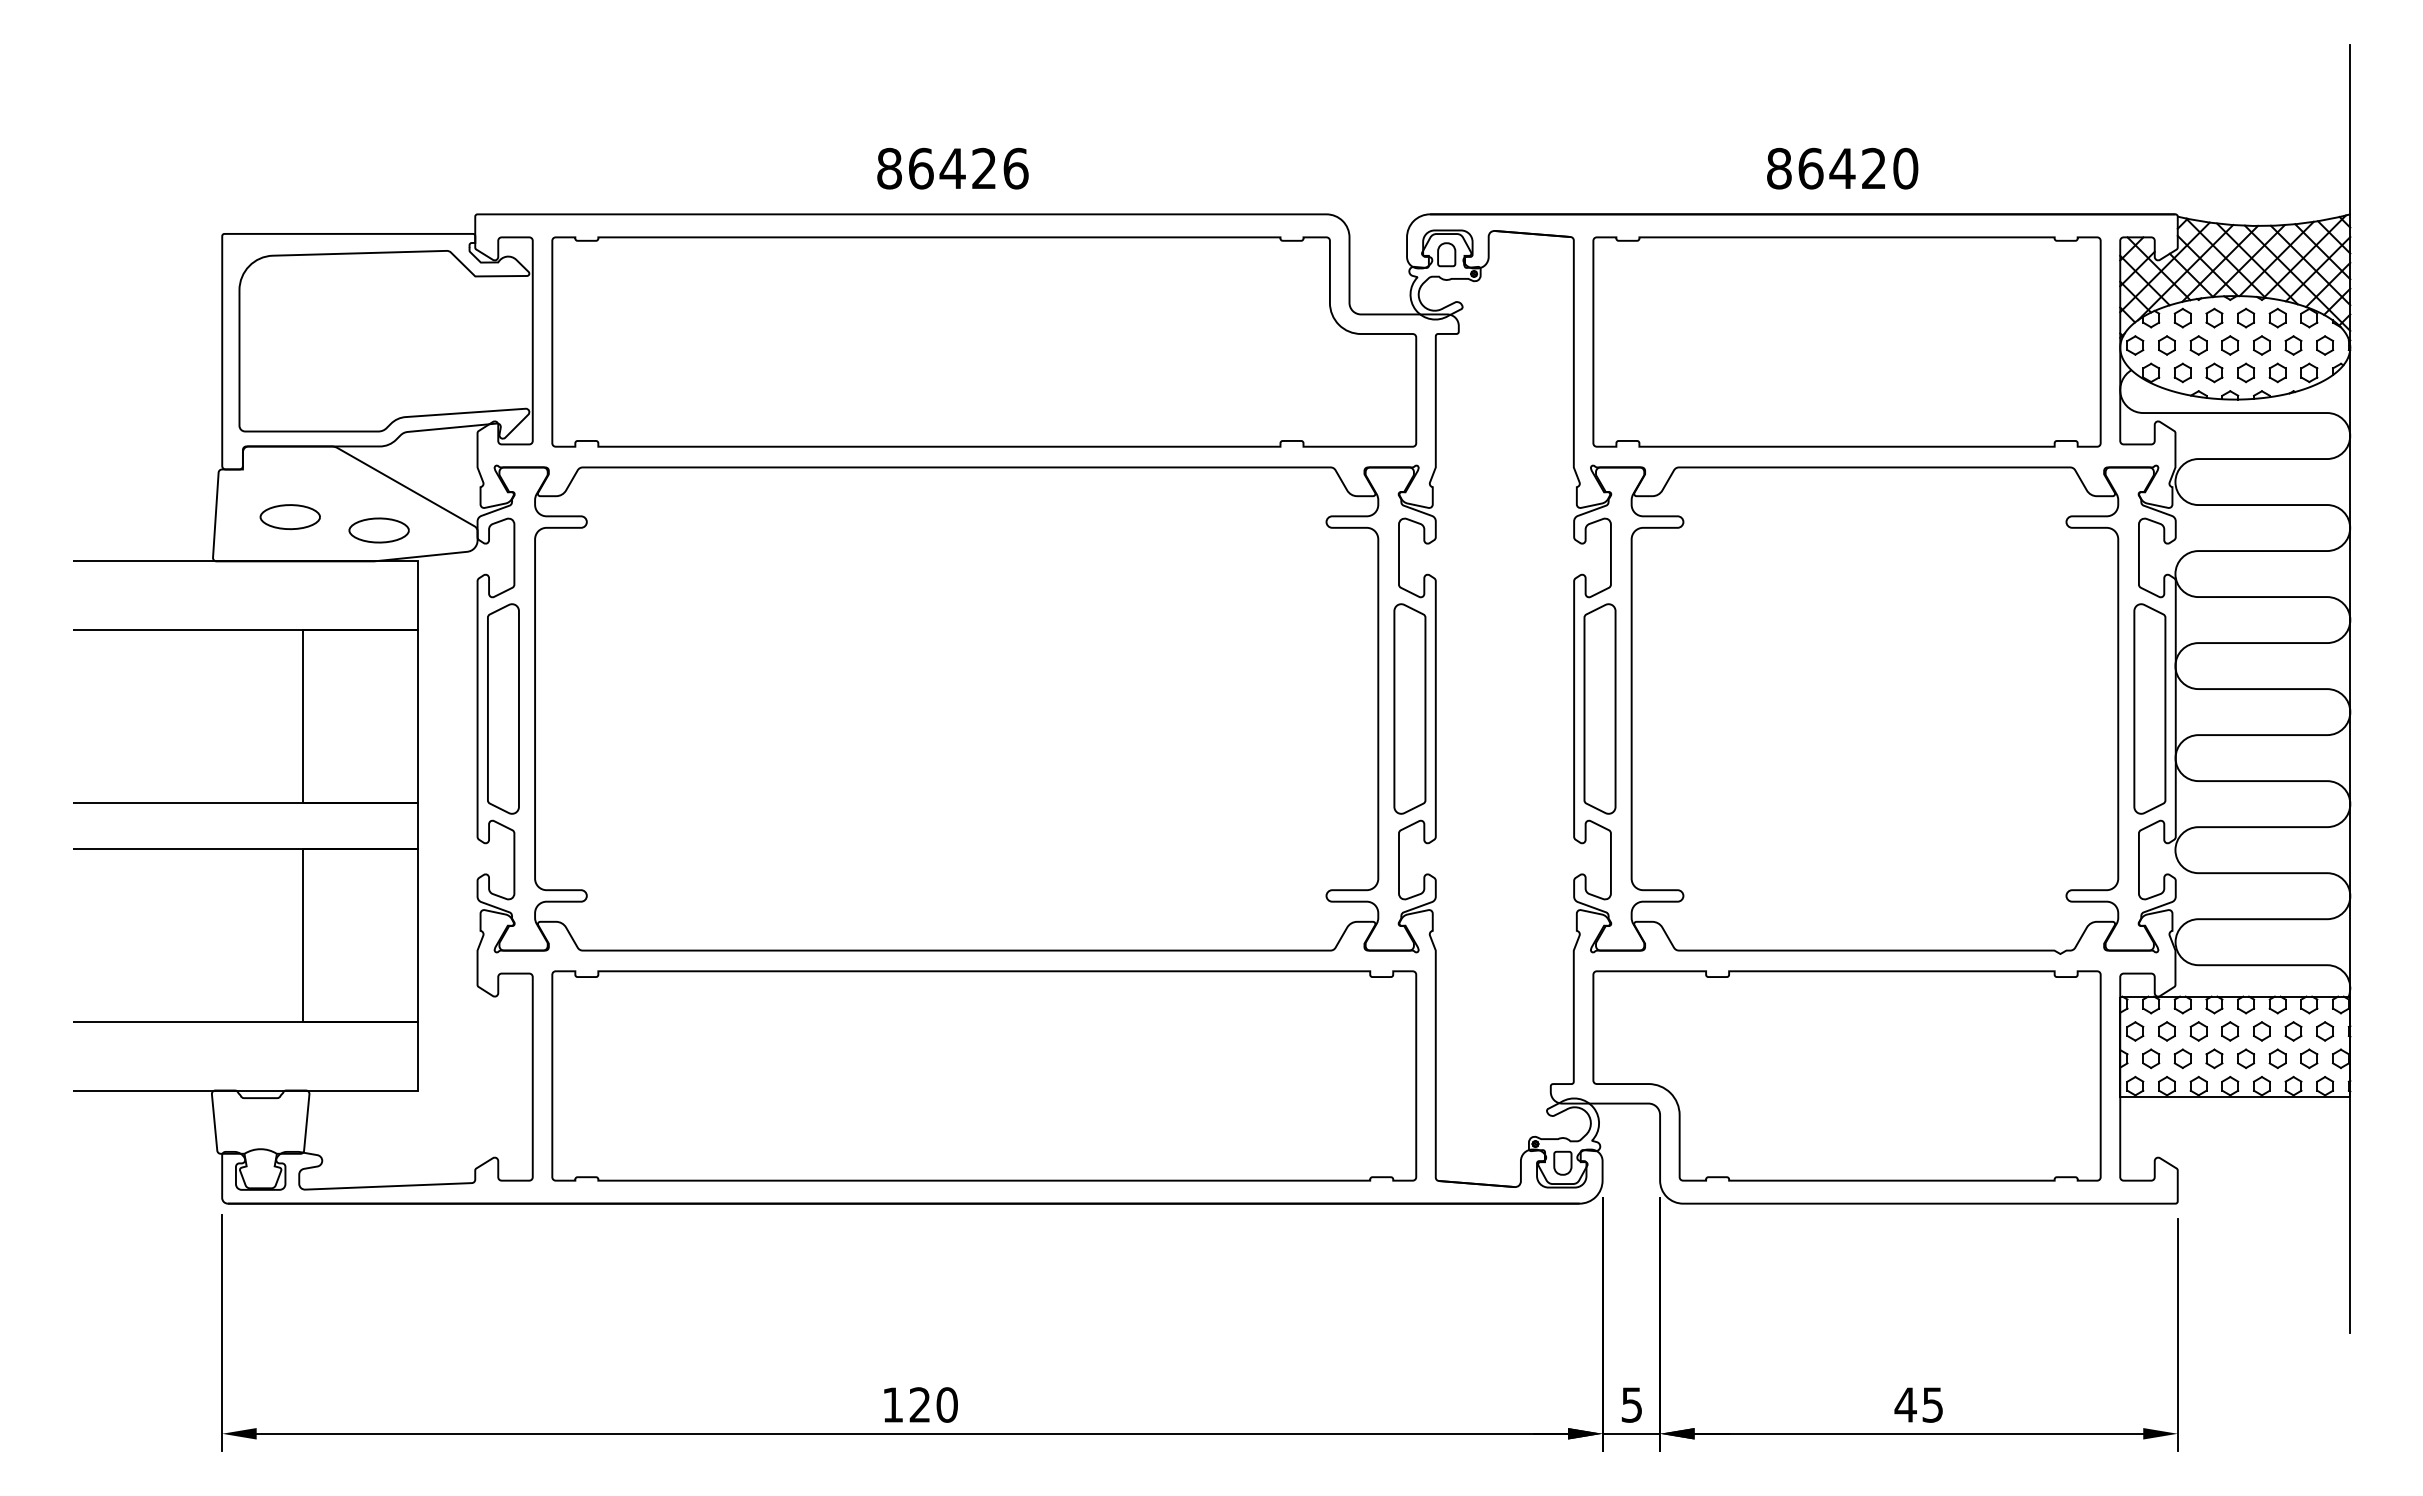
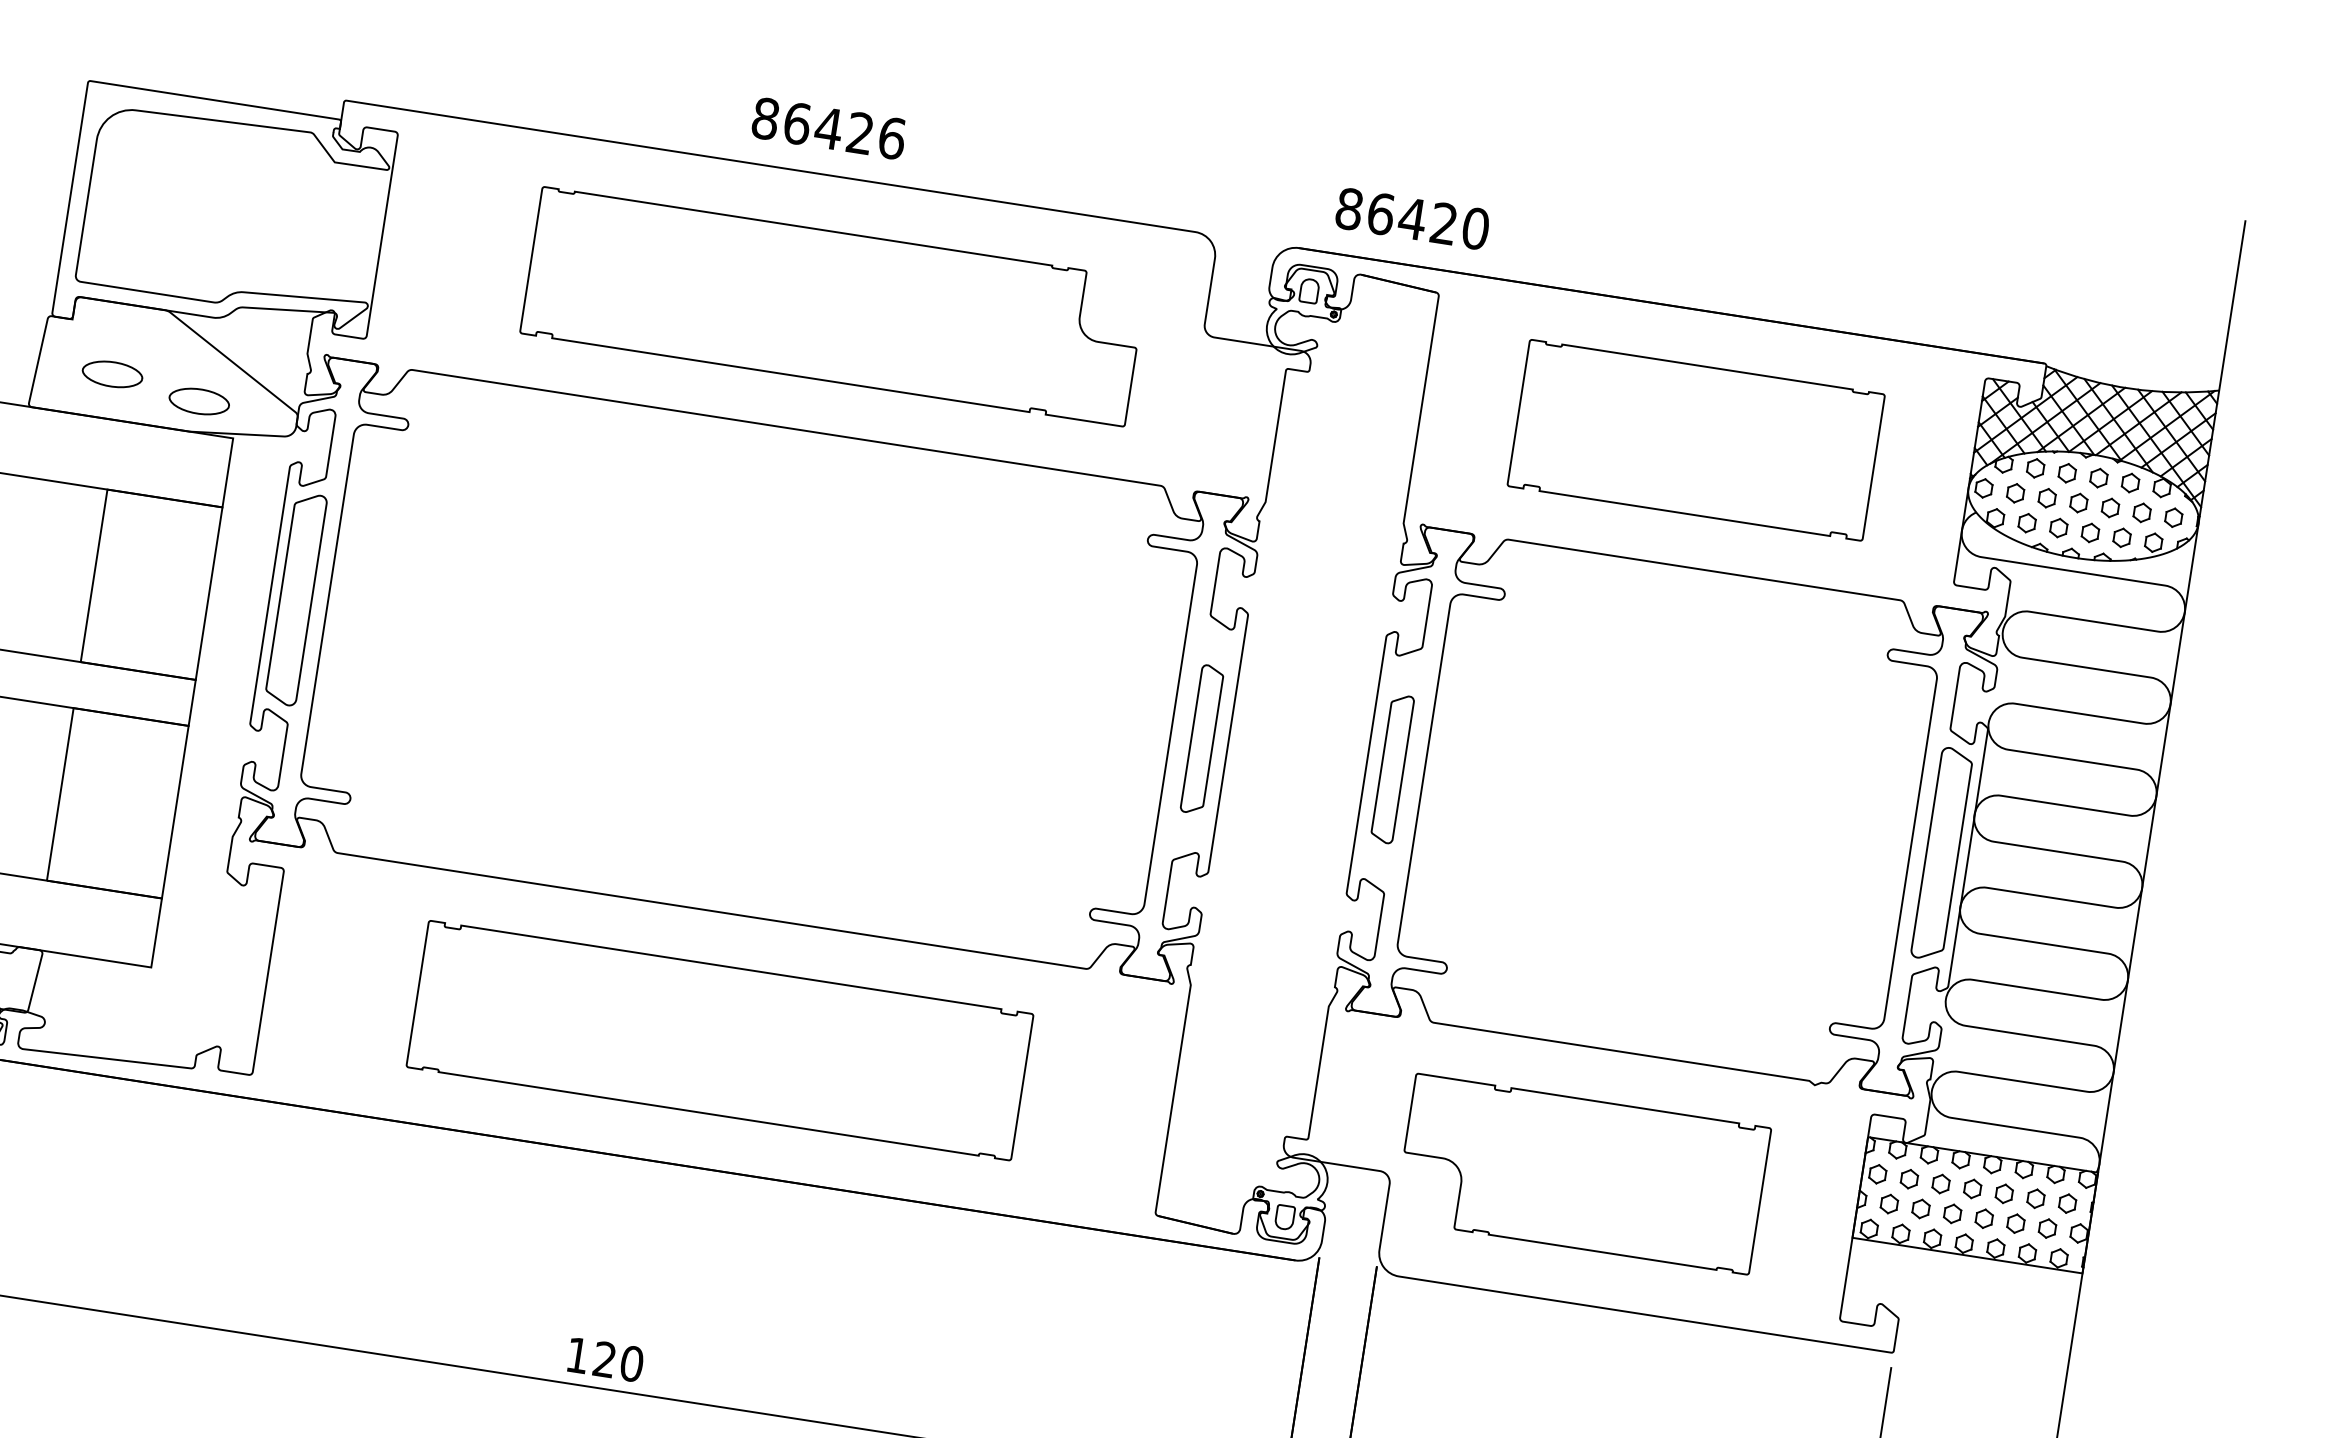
text: (1842, 168) -> (1412, 218), moved
part: (984, 341) -> (833, 306), size x0.7
part: (1846, 341) -> (1695, 439), size x0.7
part: (1409, 708) -> (1202, 739), size x0.7
part: (1599, 708) -> (1391, 768), size x0.7
part: (984, 1075) -> (720, 1040), size x0.7
part: (1846, 1075) -> (1582, 1173), size x0.7

